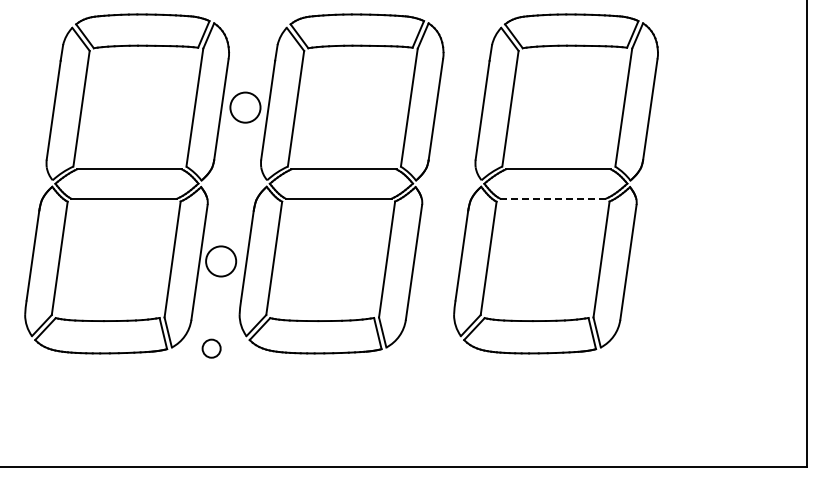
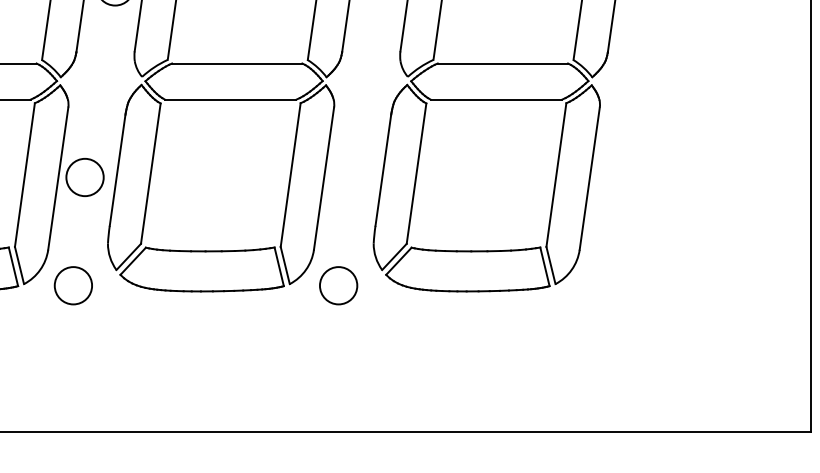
line: (552, 198) -> (495, 99), dashed -> solid
circle: (211, 348) -> (73, 285), size x1.67
circle: (425, 348) -> (338, 285), added

